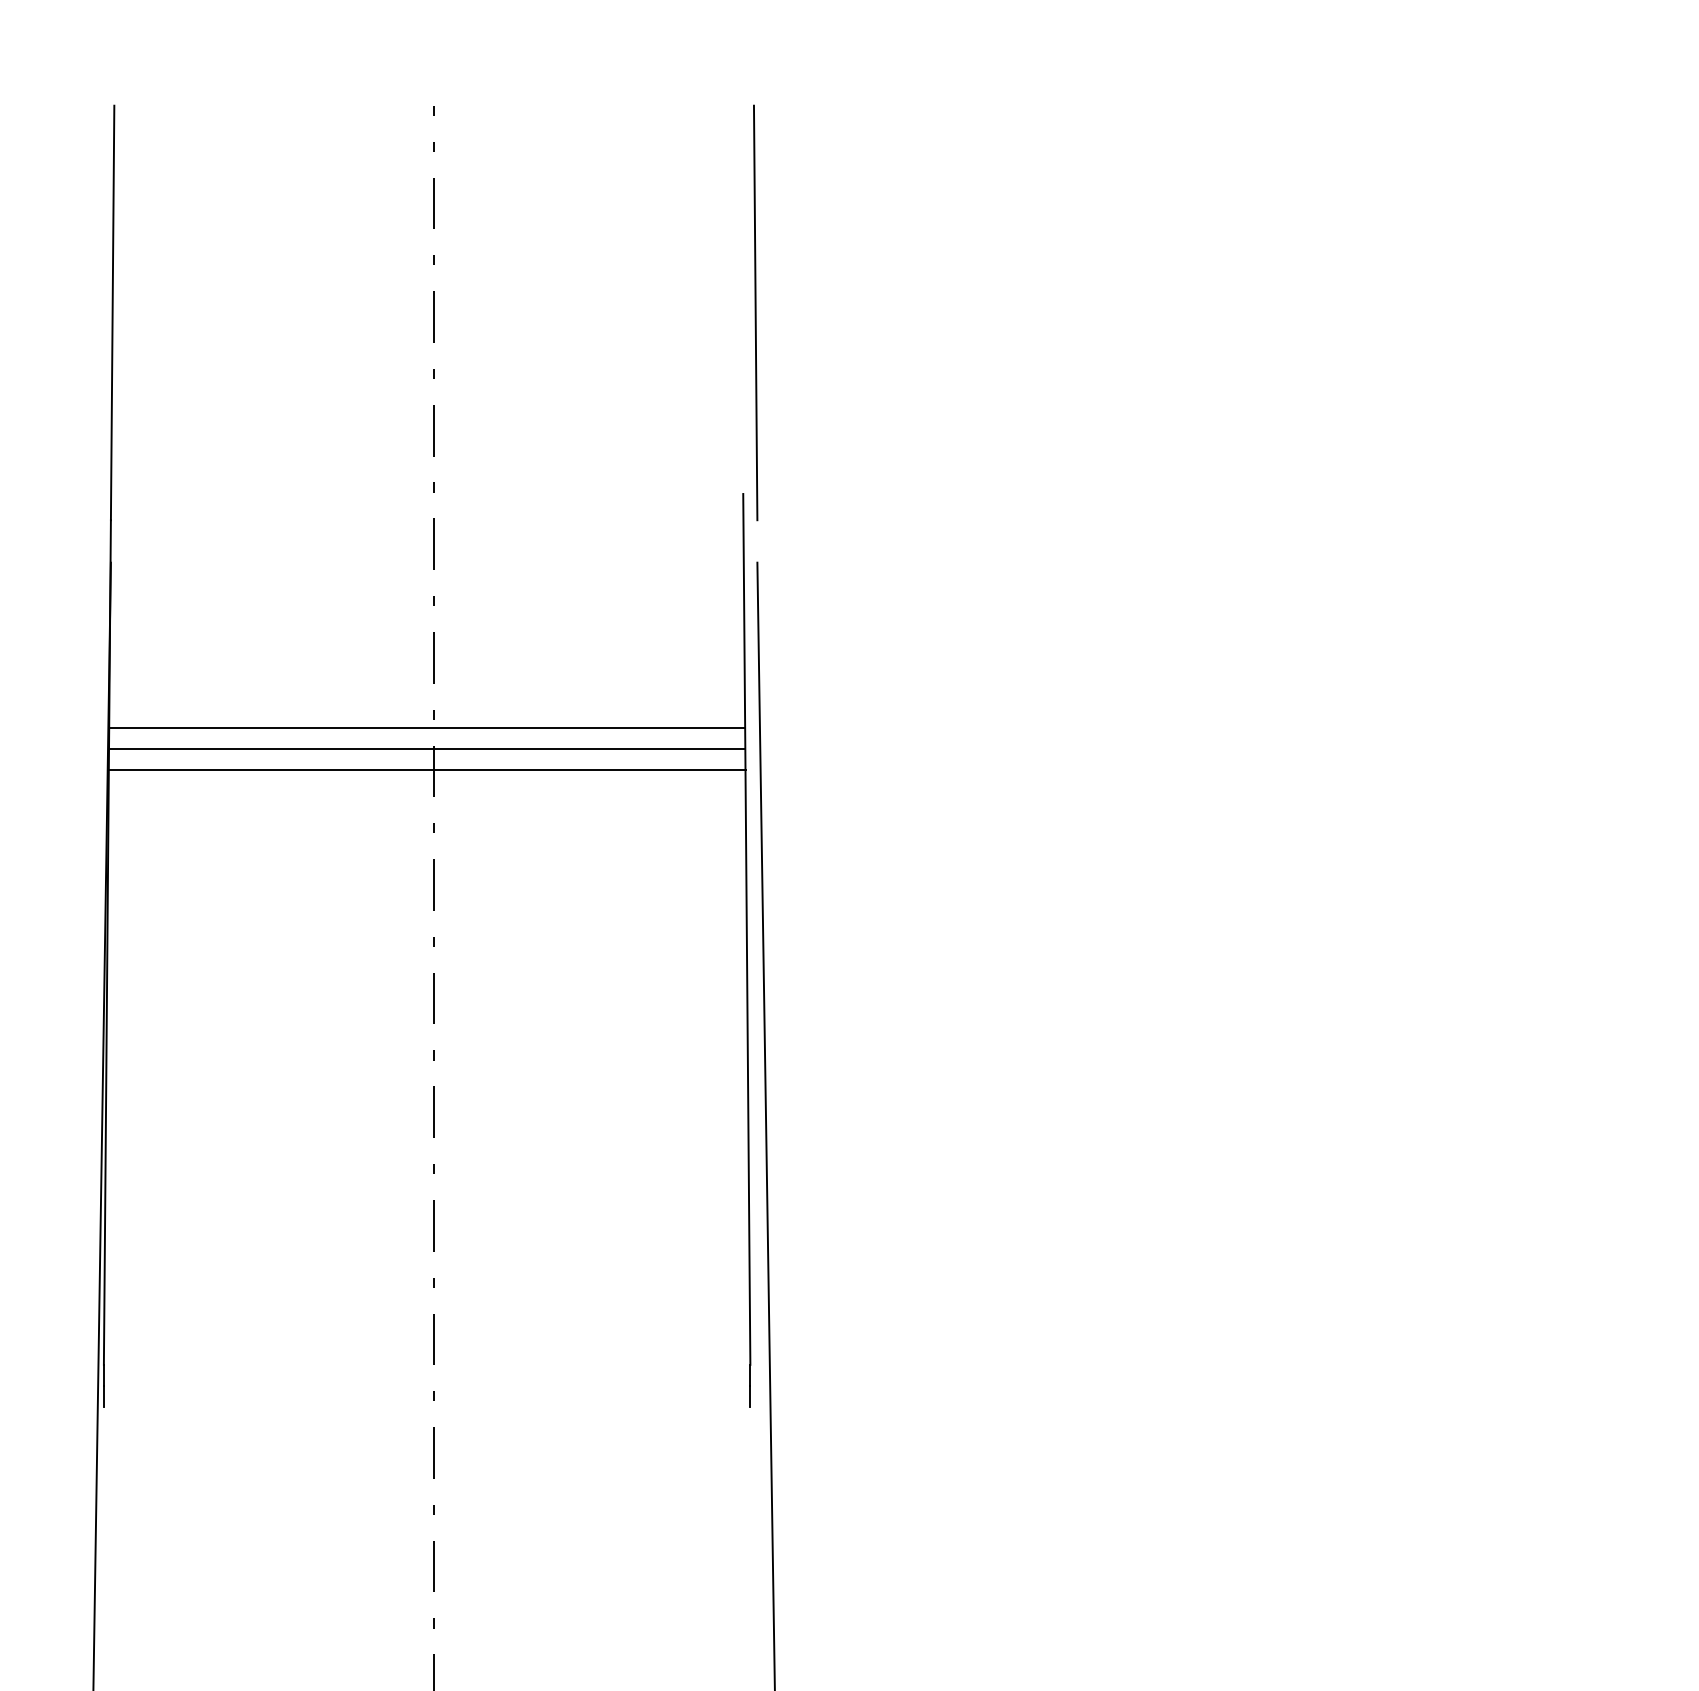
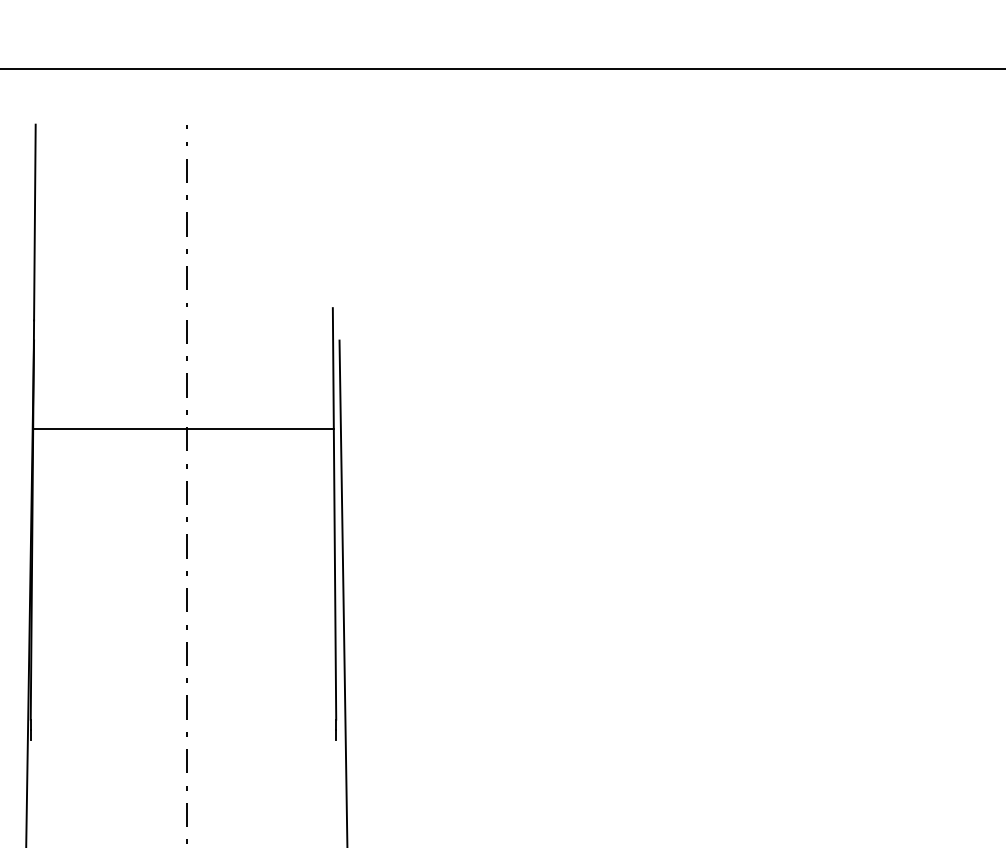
line: (755, 312) -> (338, 222), removed
line: (427, 727) -> (183, 418), removed
line: (427, 769) -> (183, 438), removed

